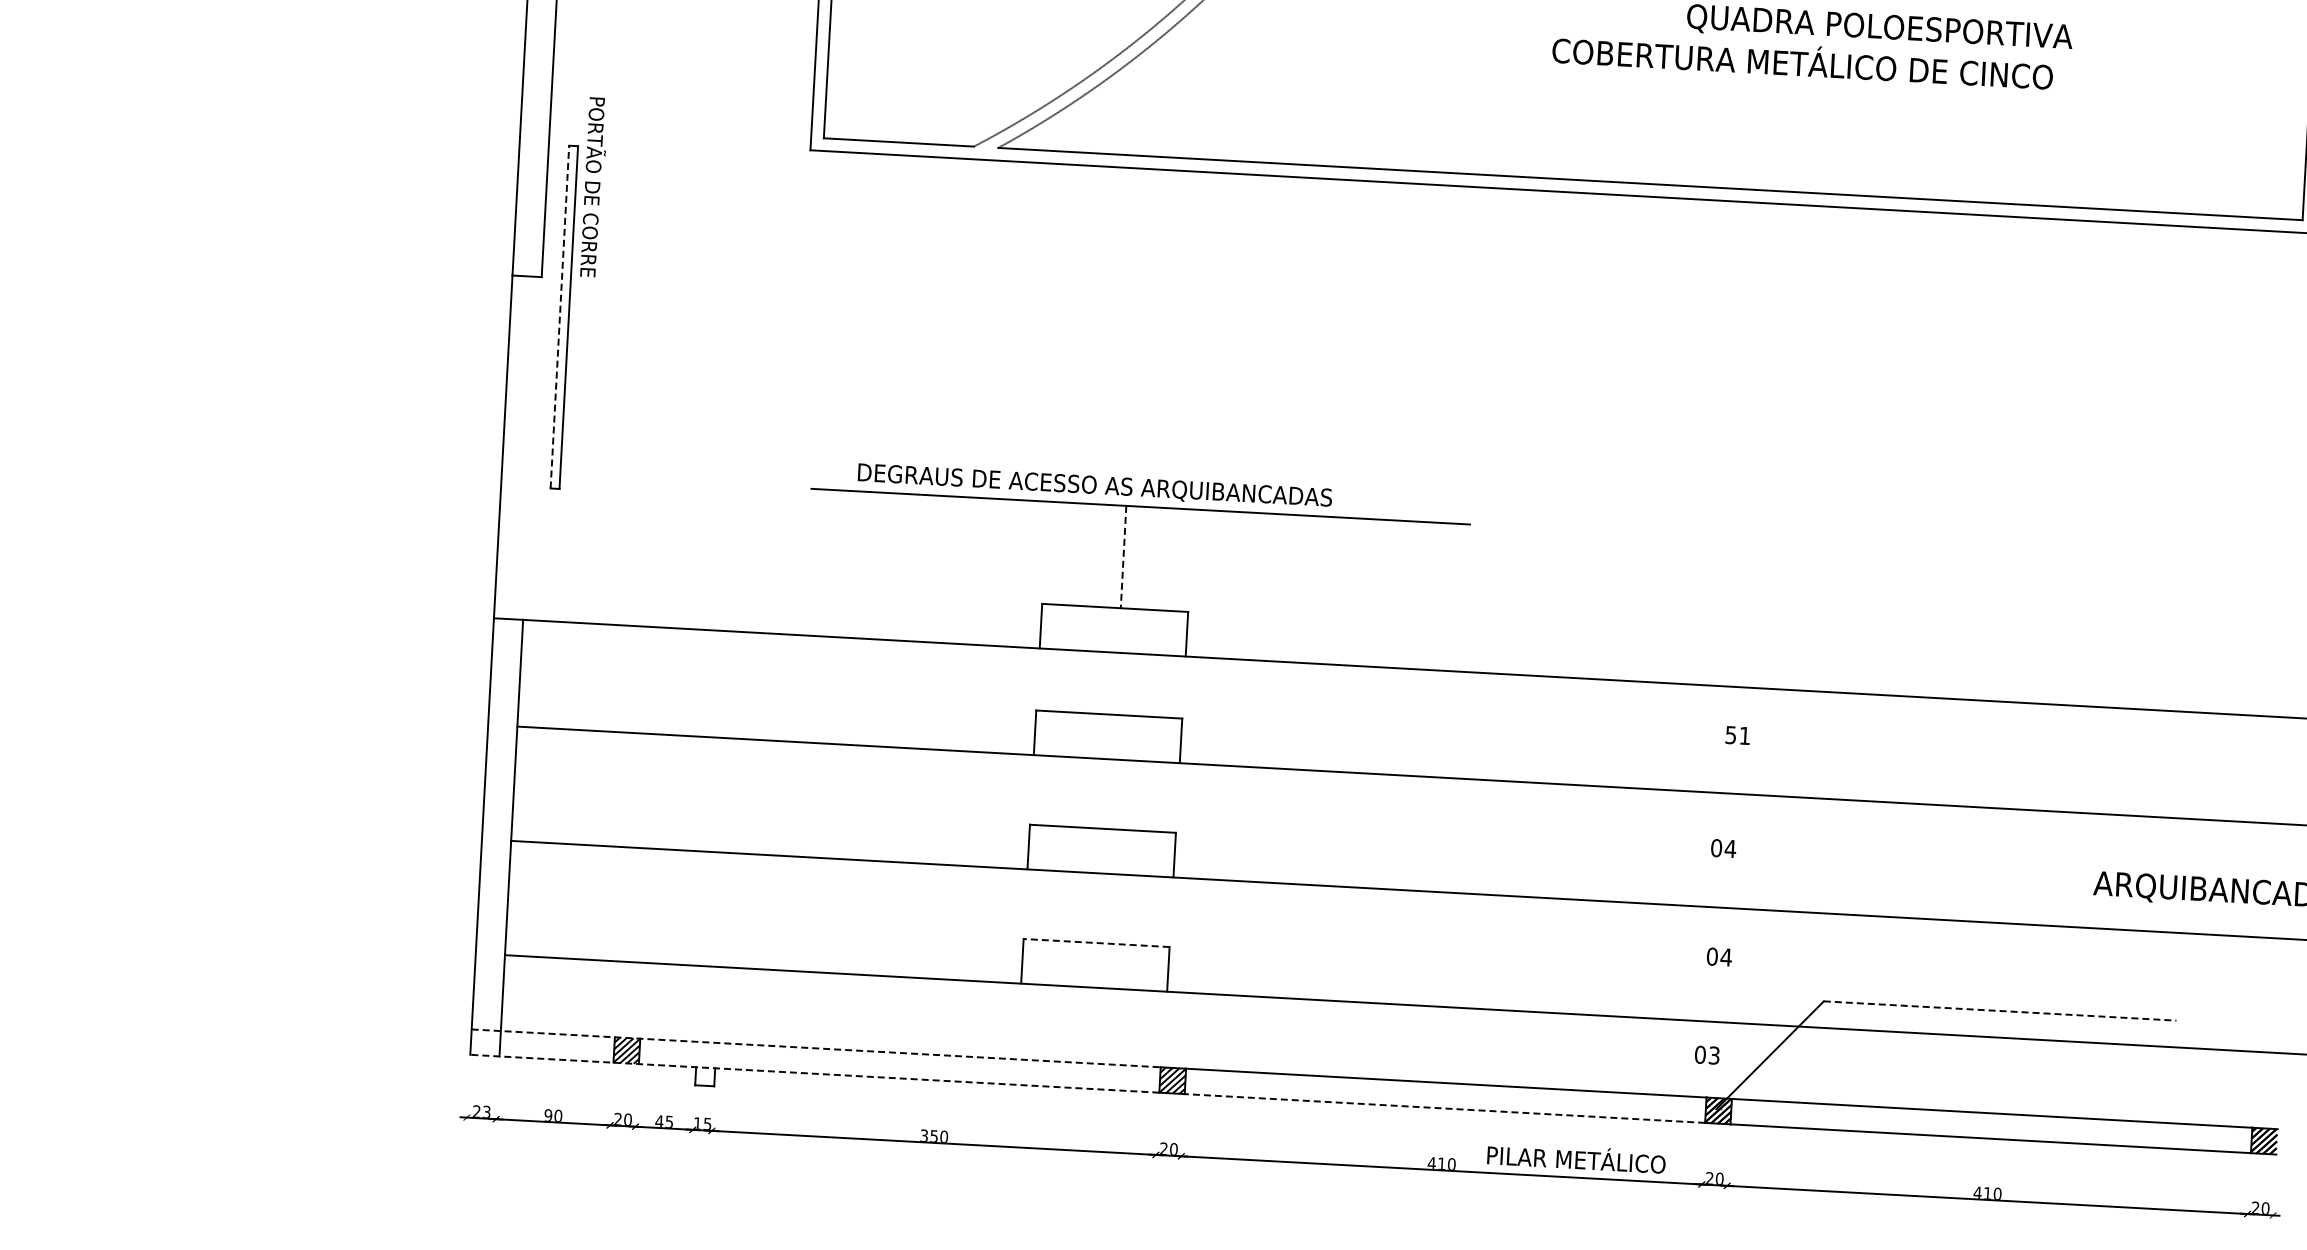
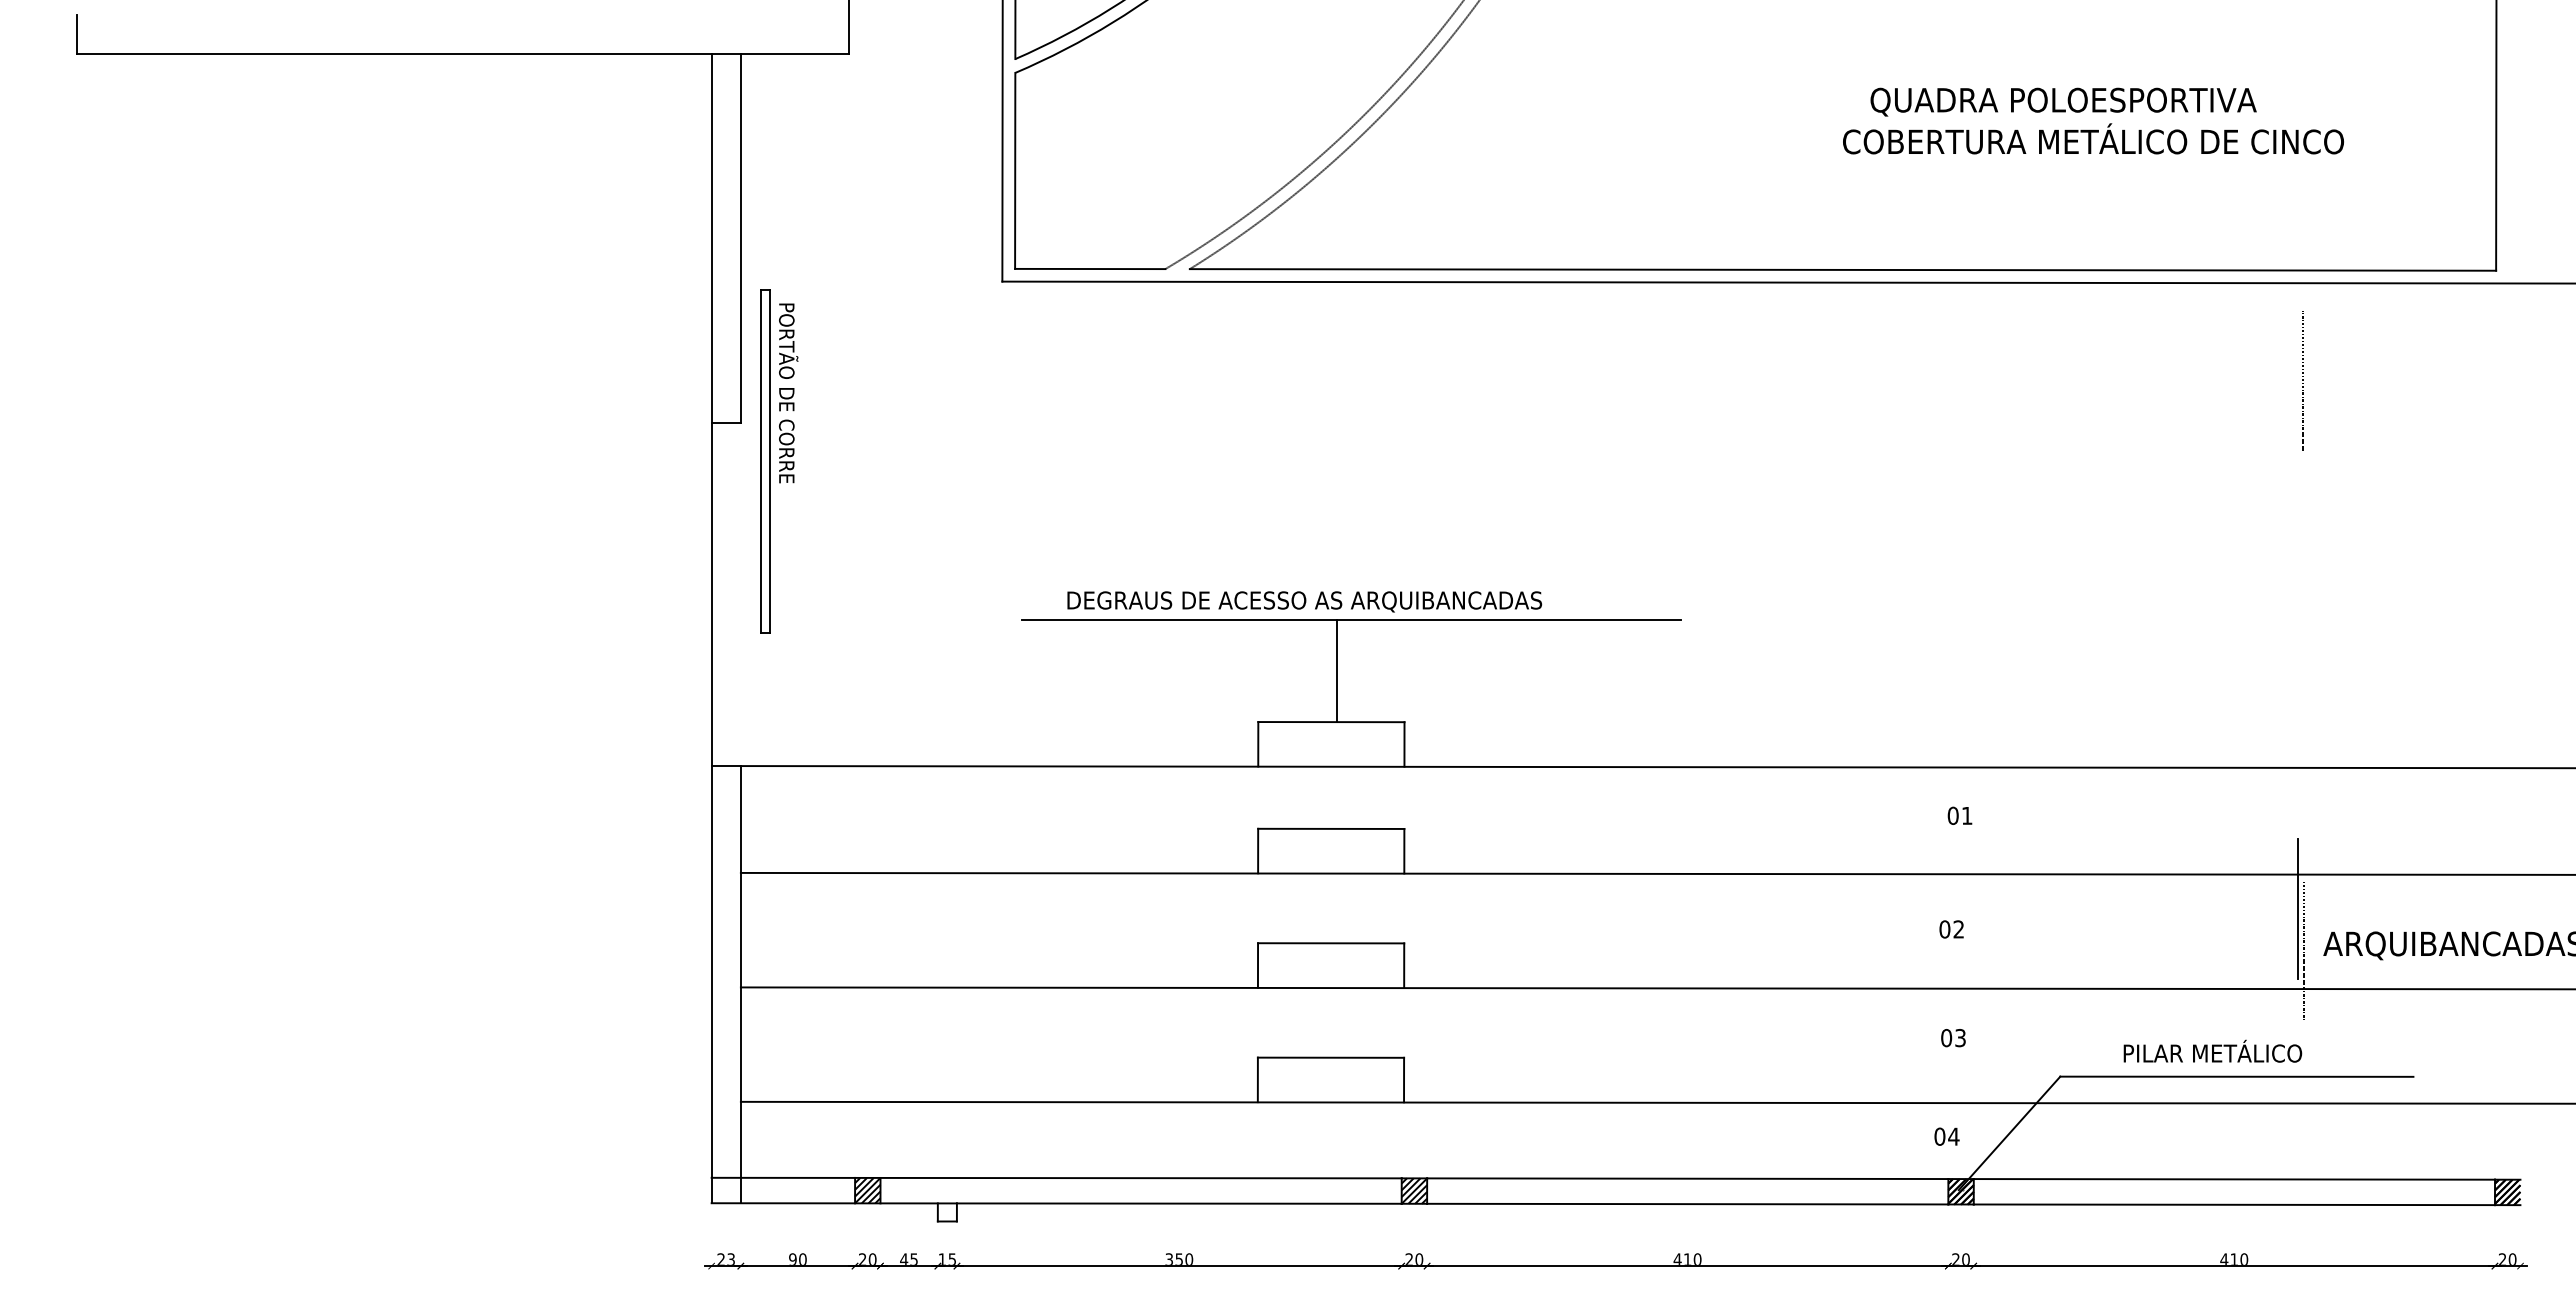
text: (1802, 60) -> (2093, 138), moved
text: (594, 187) -> (788, 393), moved
line: (560, 316) -> (761, 461), dashed -> solid
line: (2103, 319) -> (2302, 380), added
line: (1124, 557) -> (1337, 671), dashed -> solid
text: (1730, 734) -> (1952, 815), 51 -> 01
line: (2070, 846) -> (2298, 908), added
text: (1730, 848) -> (1958, 929), 04 -> 02
line: (2074, 889) -> (2304, 951), added
line: (1096, 942) -> (1330, 1057), dashed -> solid
text: (1726, 957) -> (1960, 1038), 04 -> 03
line: (1999, 1010) -> (2236, 1076), dashed -> solid
line: (817, 1048) -> (1057, 1178), dashed -> solid
text: (1713, 1055) -> (1953, 1136), 03 -> 04
line: (814, 1073) -> (1056, 1203), dashed -> solid
line: (1444, 1108) -> (1687, 1204), dashed -> solid
text: (1576, 1157) -> (2212, 1050), moved

